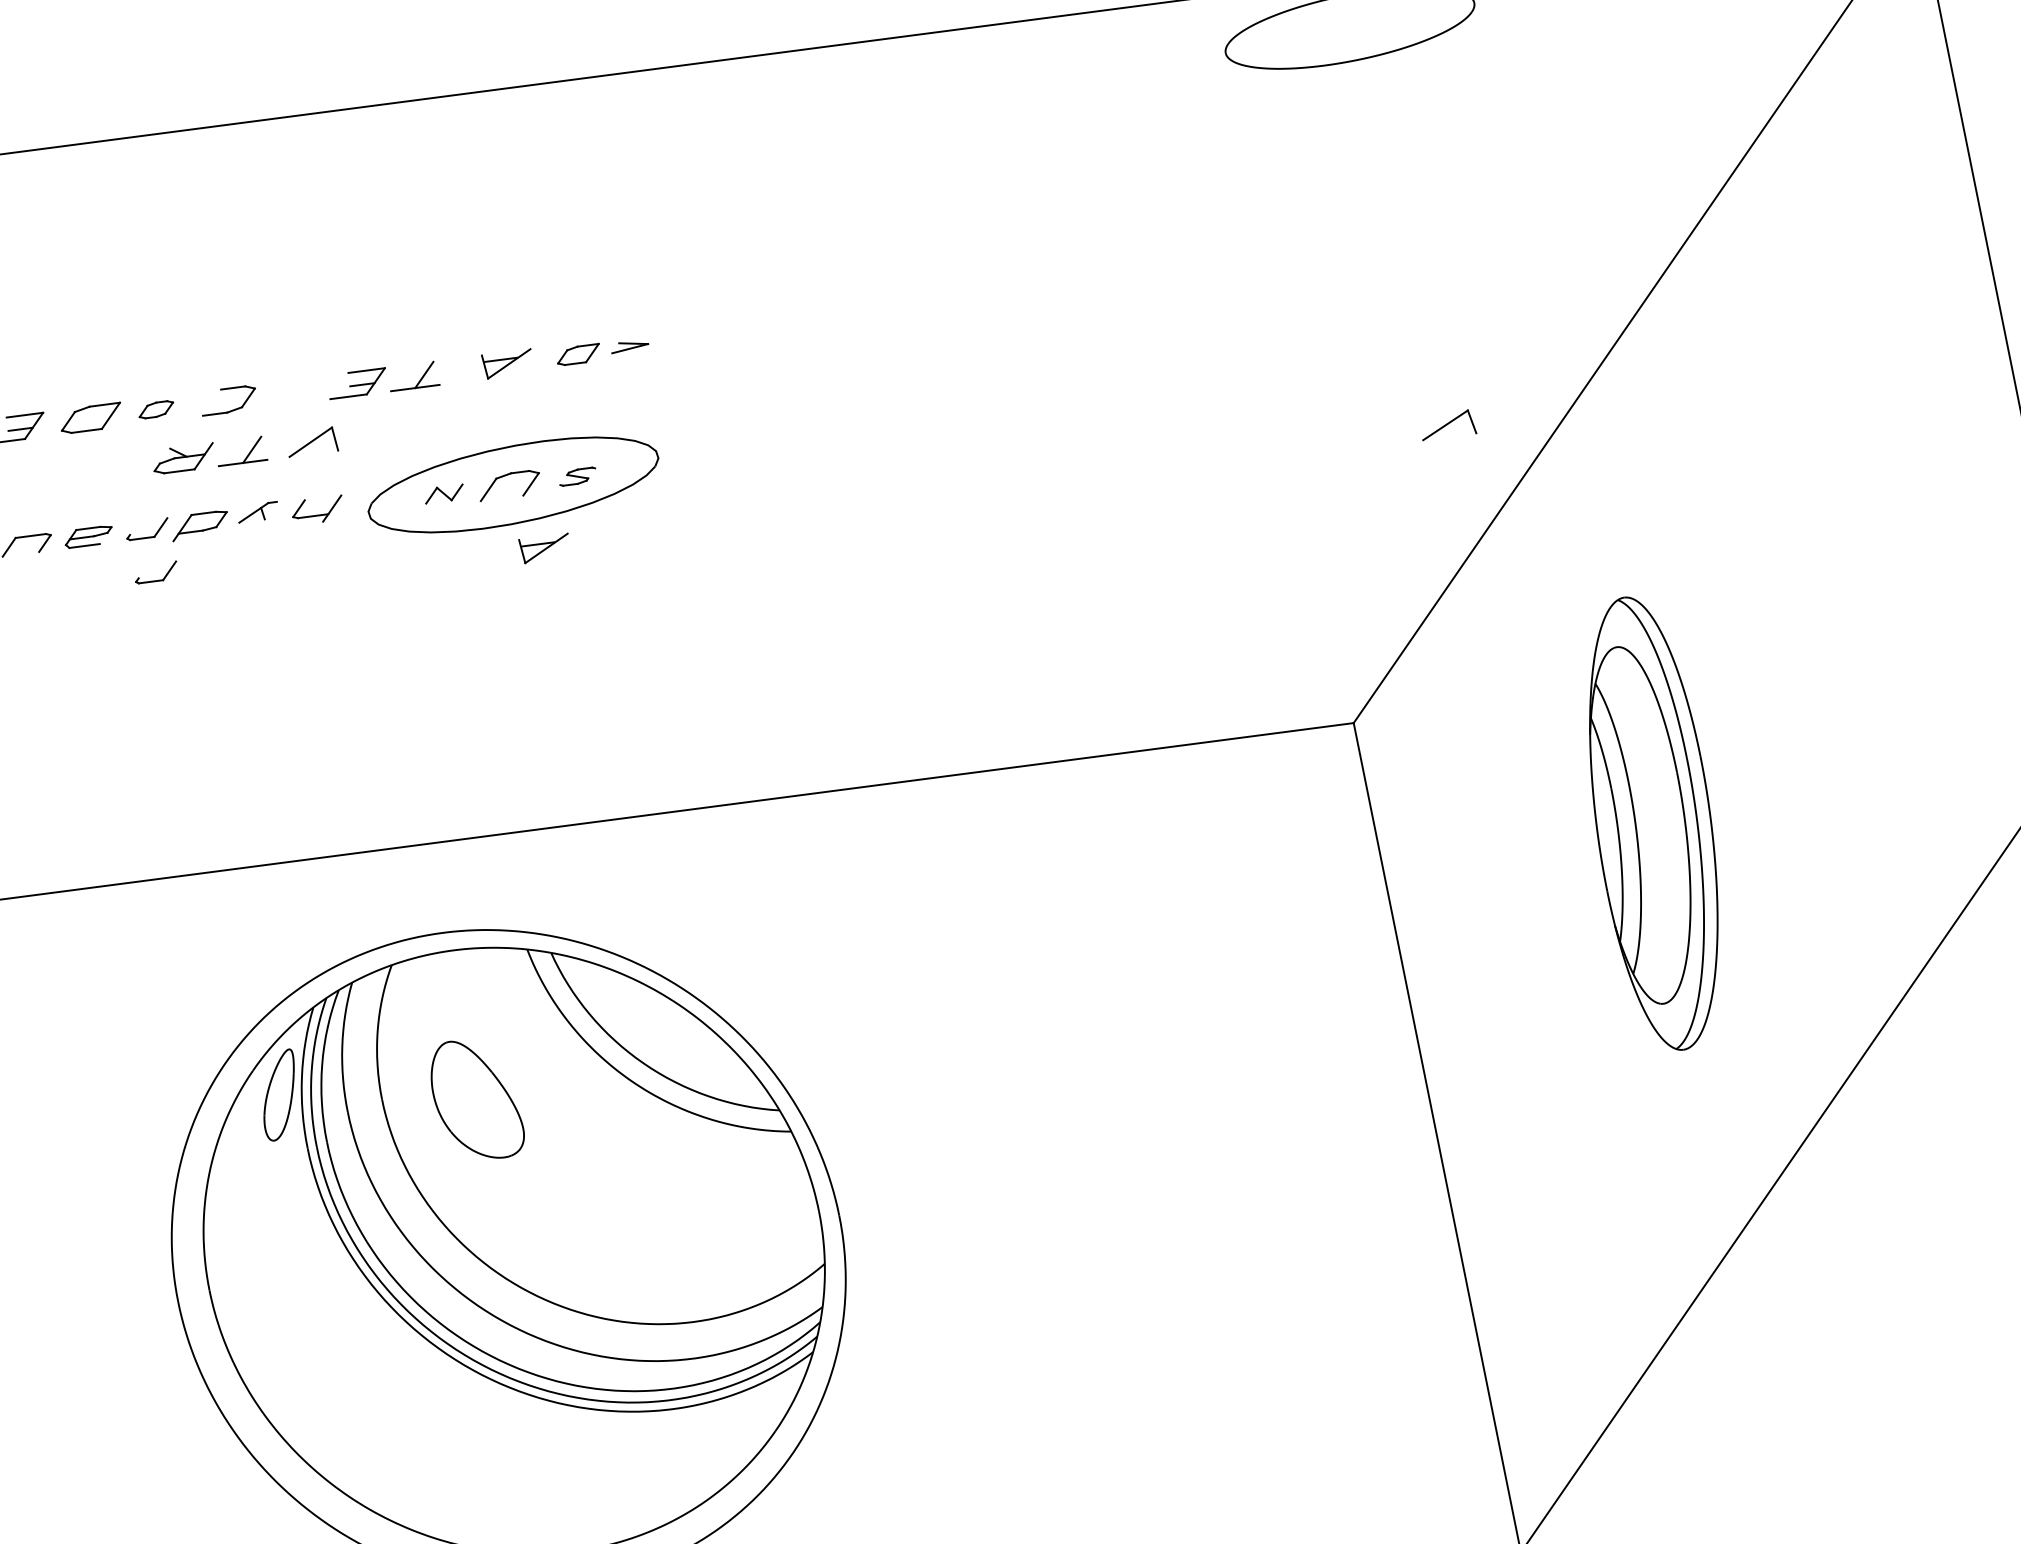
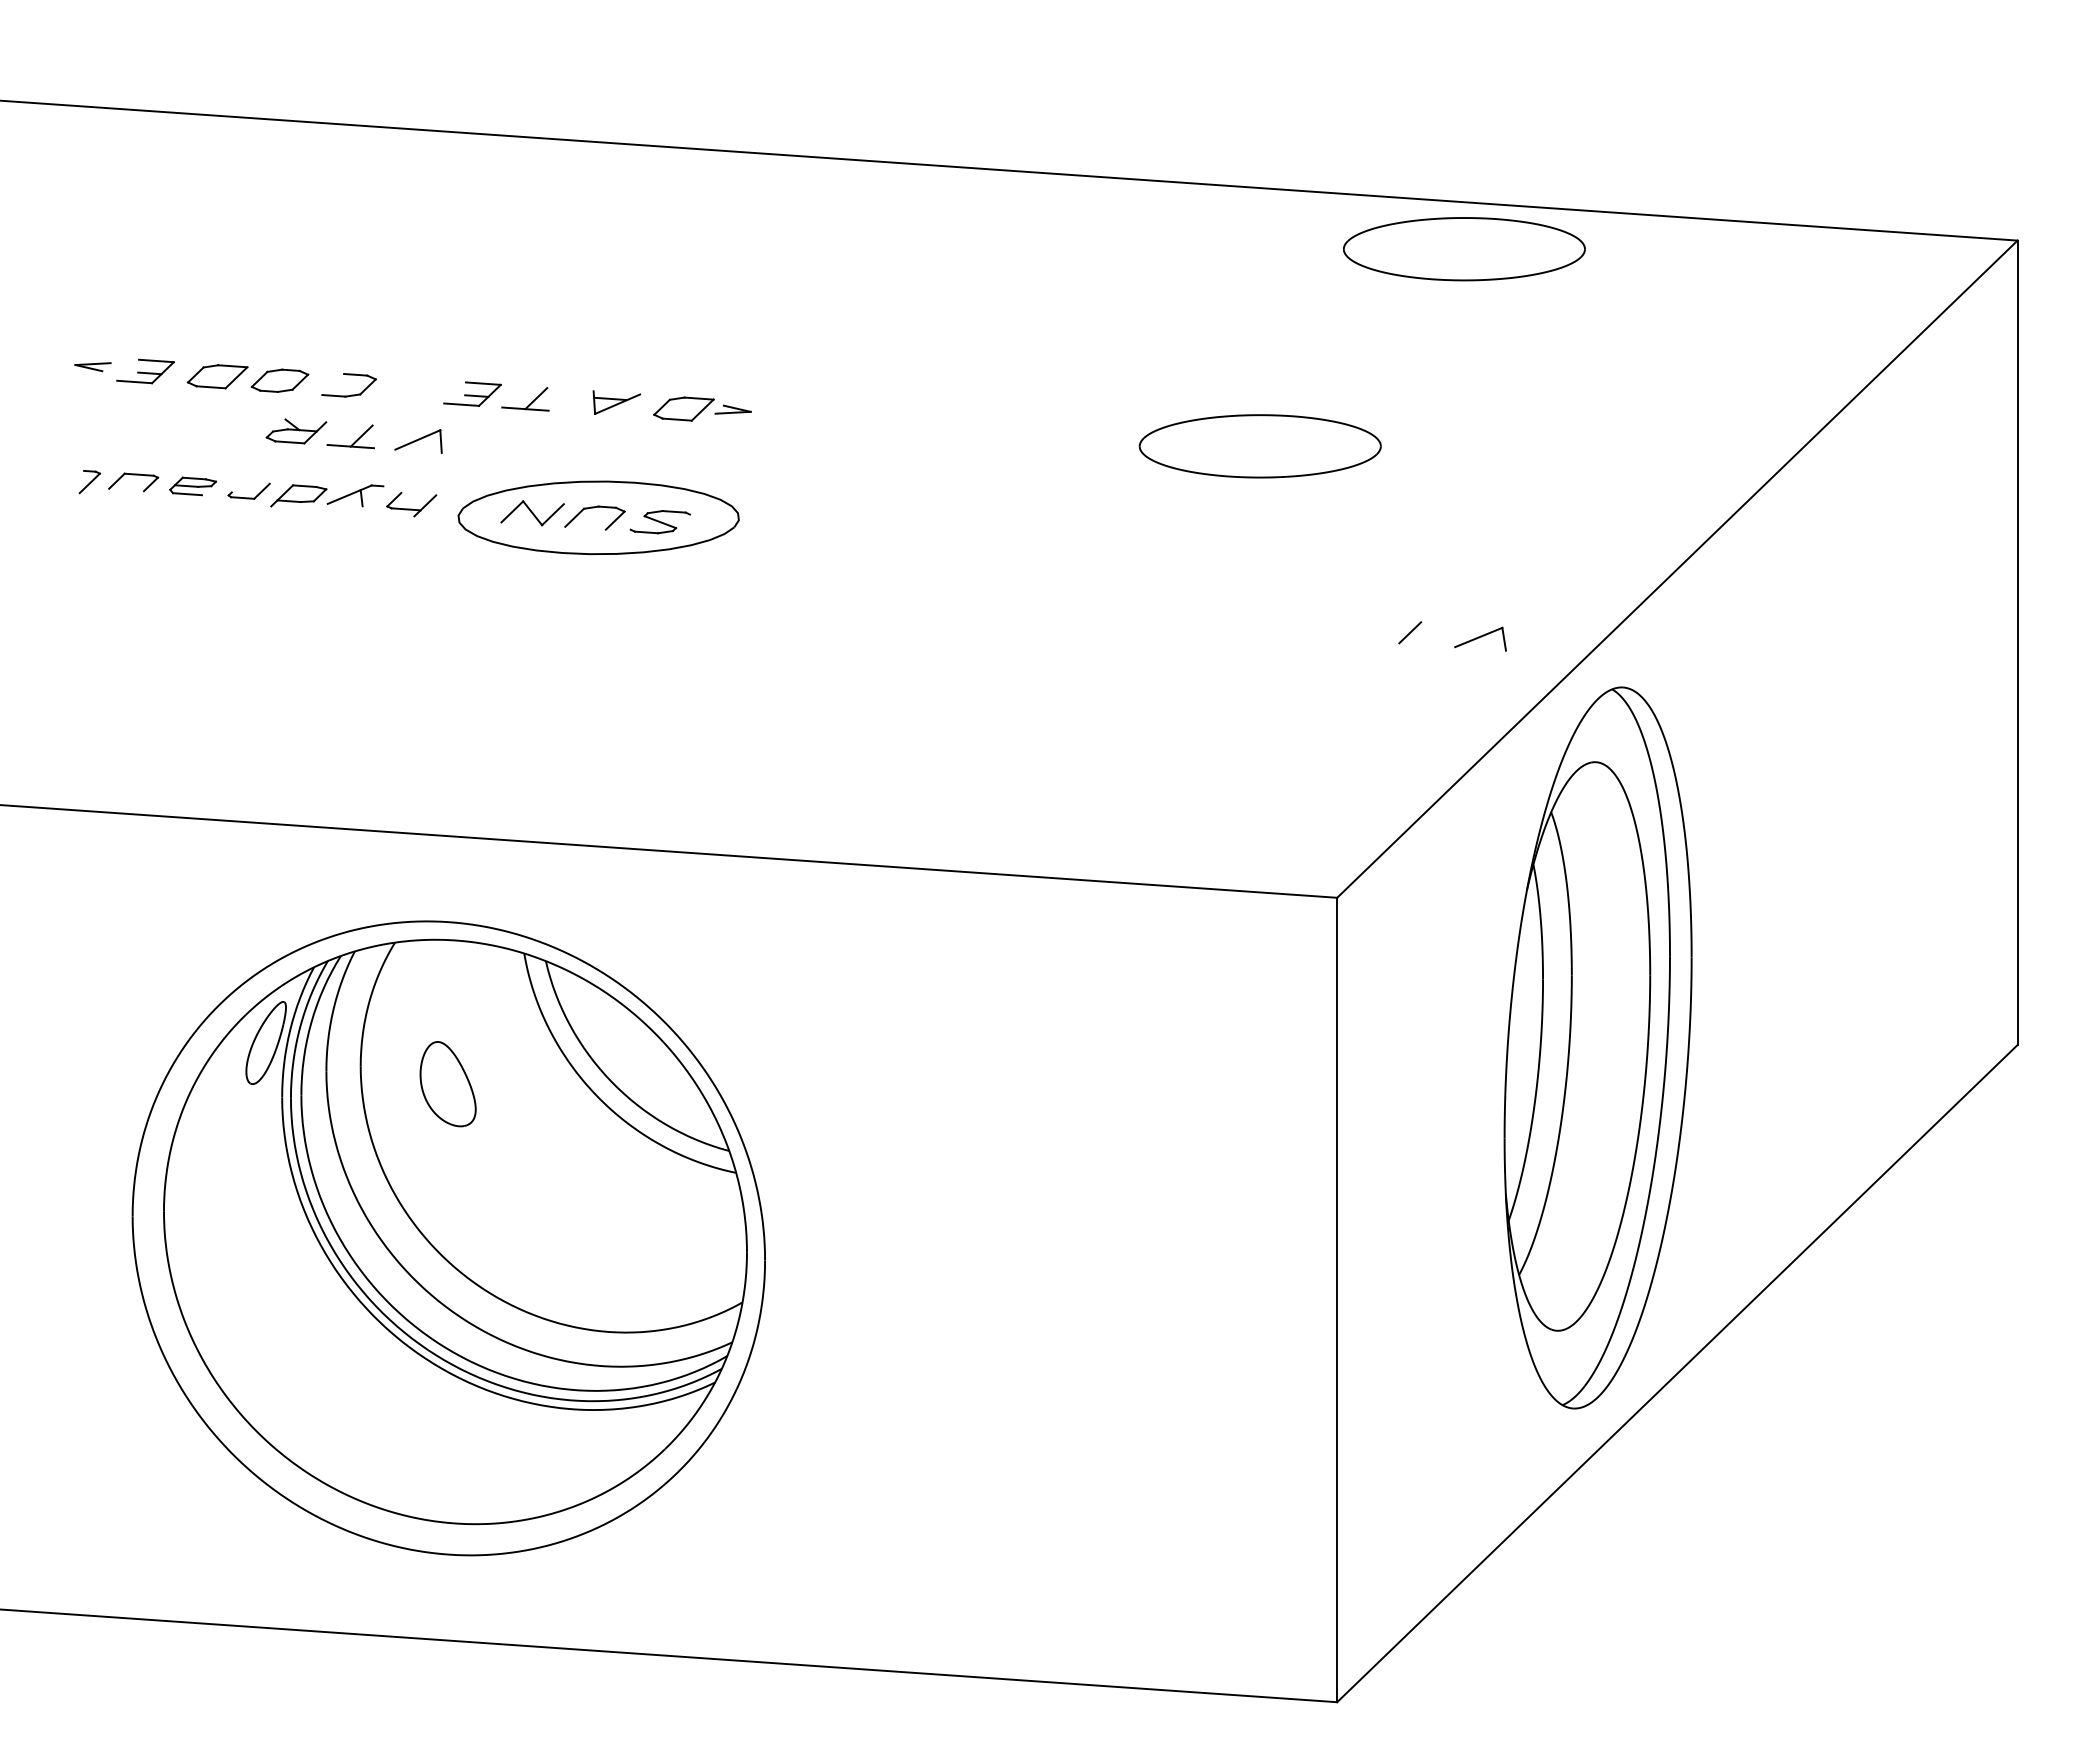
part: (1179, 274) -> (1259, 446), added
part: (578, 354) -> (683, 408), size x1.43
part: (155, 409) -> (279, 380), size x1.67
line: (1374, 434) -> (1410, 632), added
part: (577, 477) -> (659, 522), size x1.67
part: (444, 494) -> (532, 513), size x1.67
part: (258, 512) -> (355, 495), size x1.43
part: (545, 546) -> (616, 581), removed
part: (156, 580) -> (248, 539), removed
part: (1653, 823) -> (1597, 1047), size x1.67
part: (475, 1100) -> (447, 1084), size x0.71

